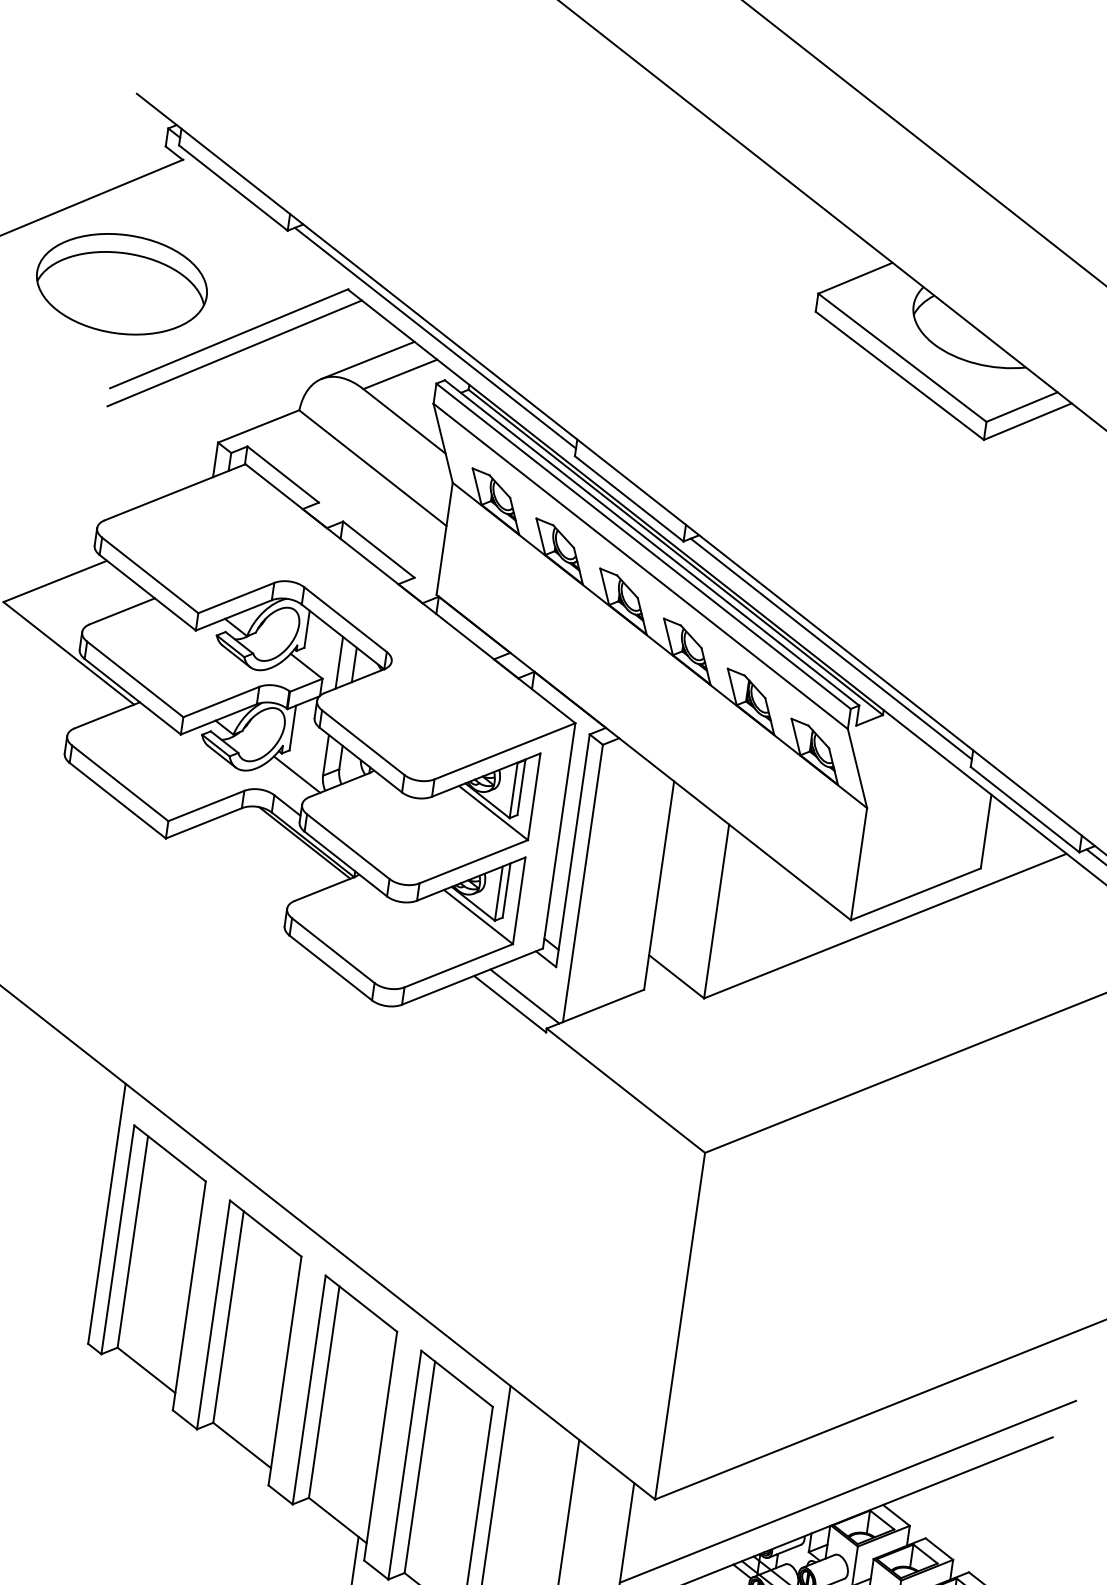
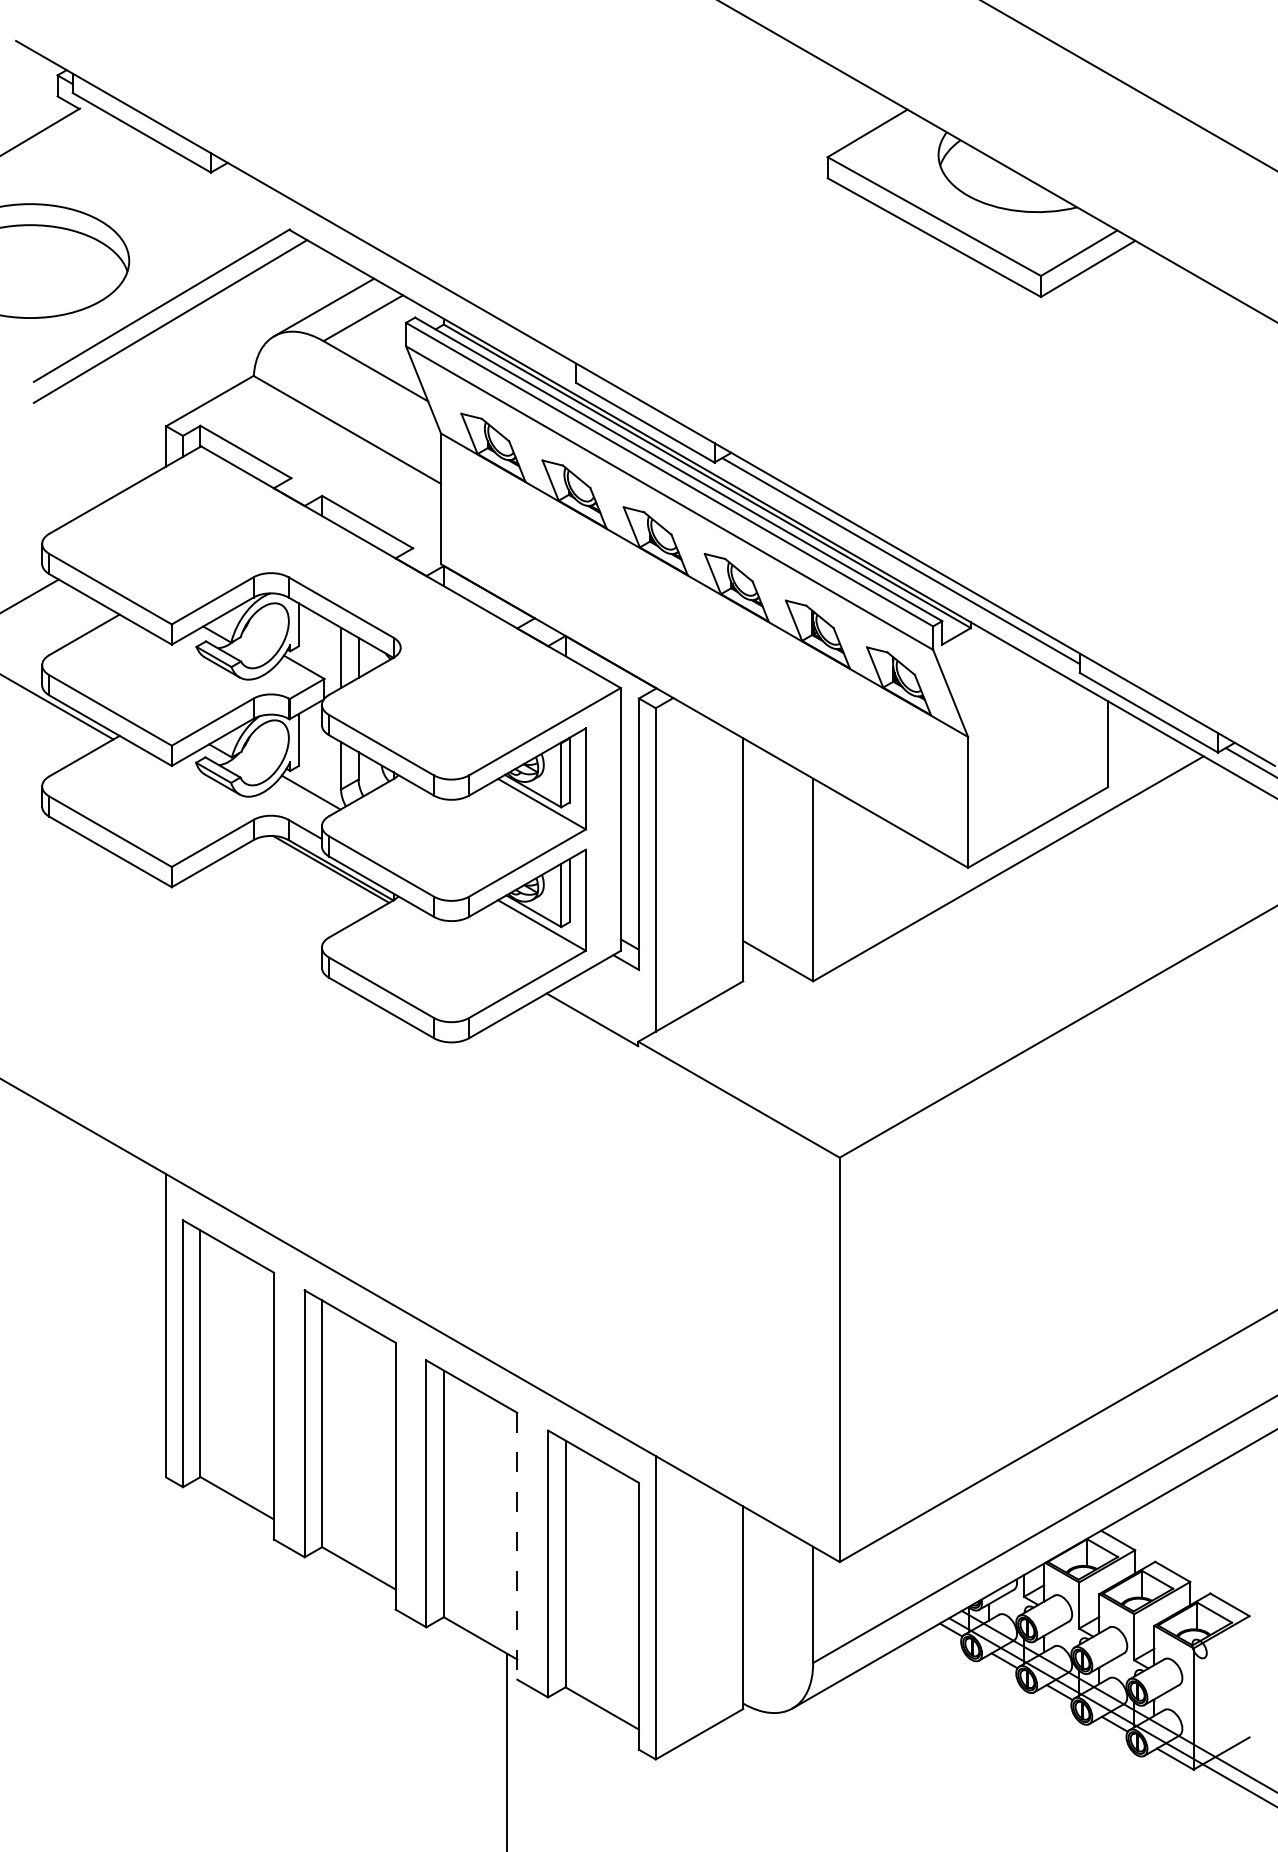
line: (435, 338) -> (397, 271), removed
line: (524, 996) -> (607, 1008), removed
line: (380, 1446) -> (517, 1546), solid -> dashed

